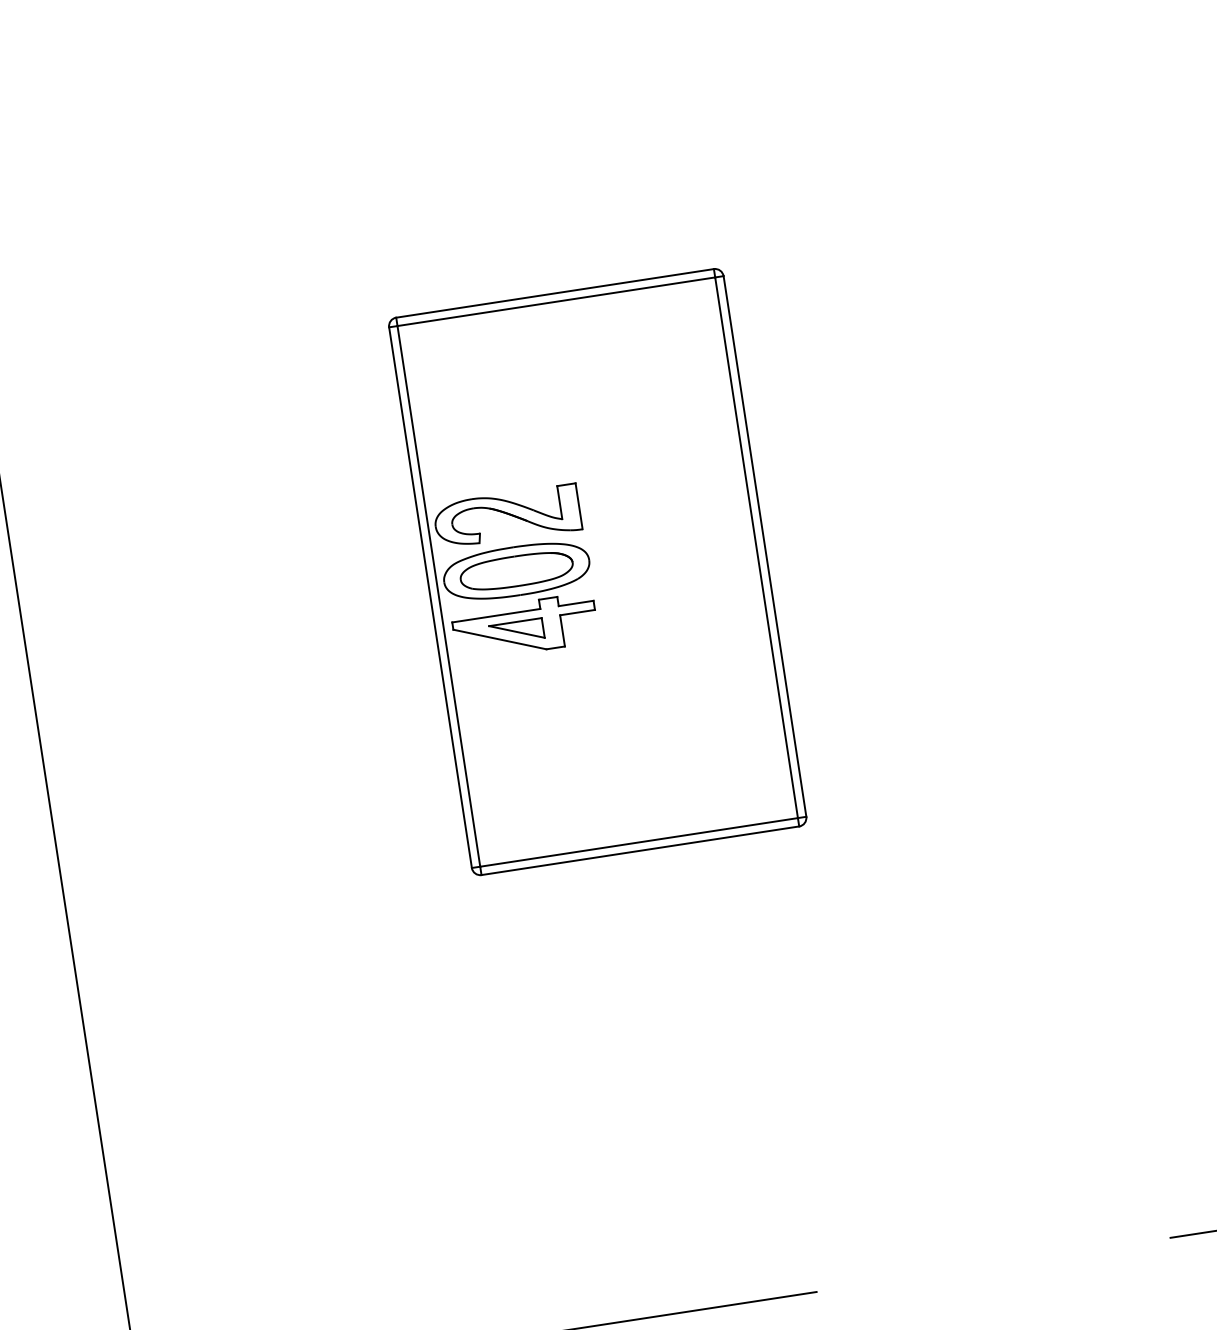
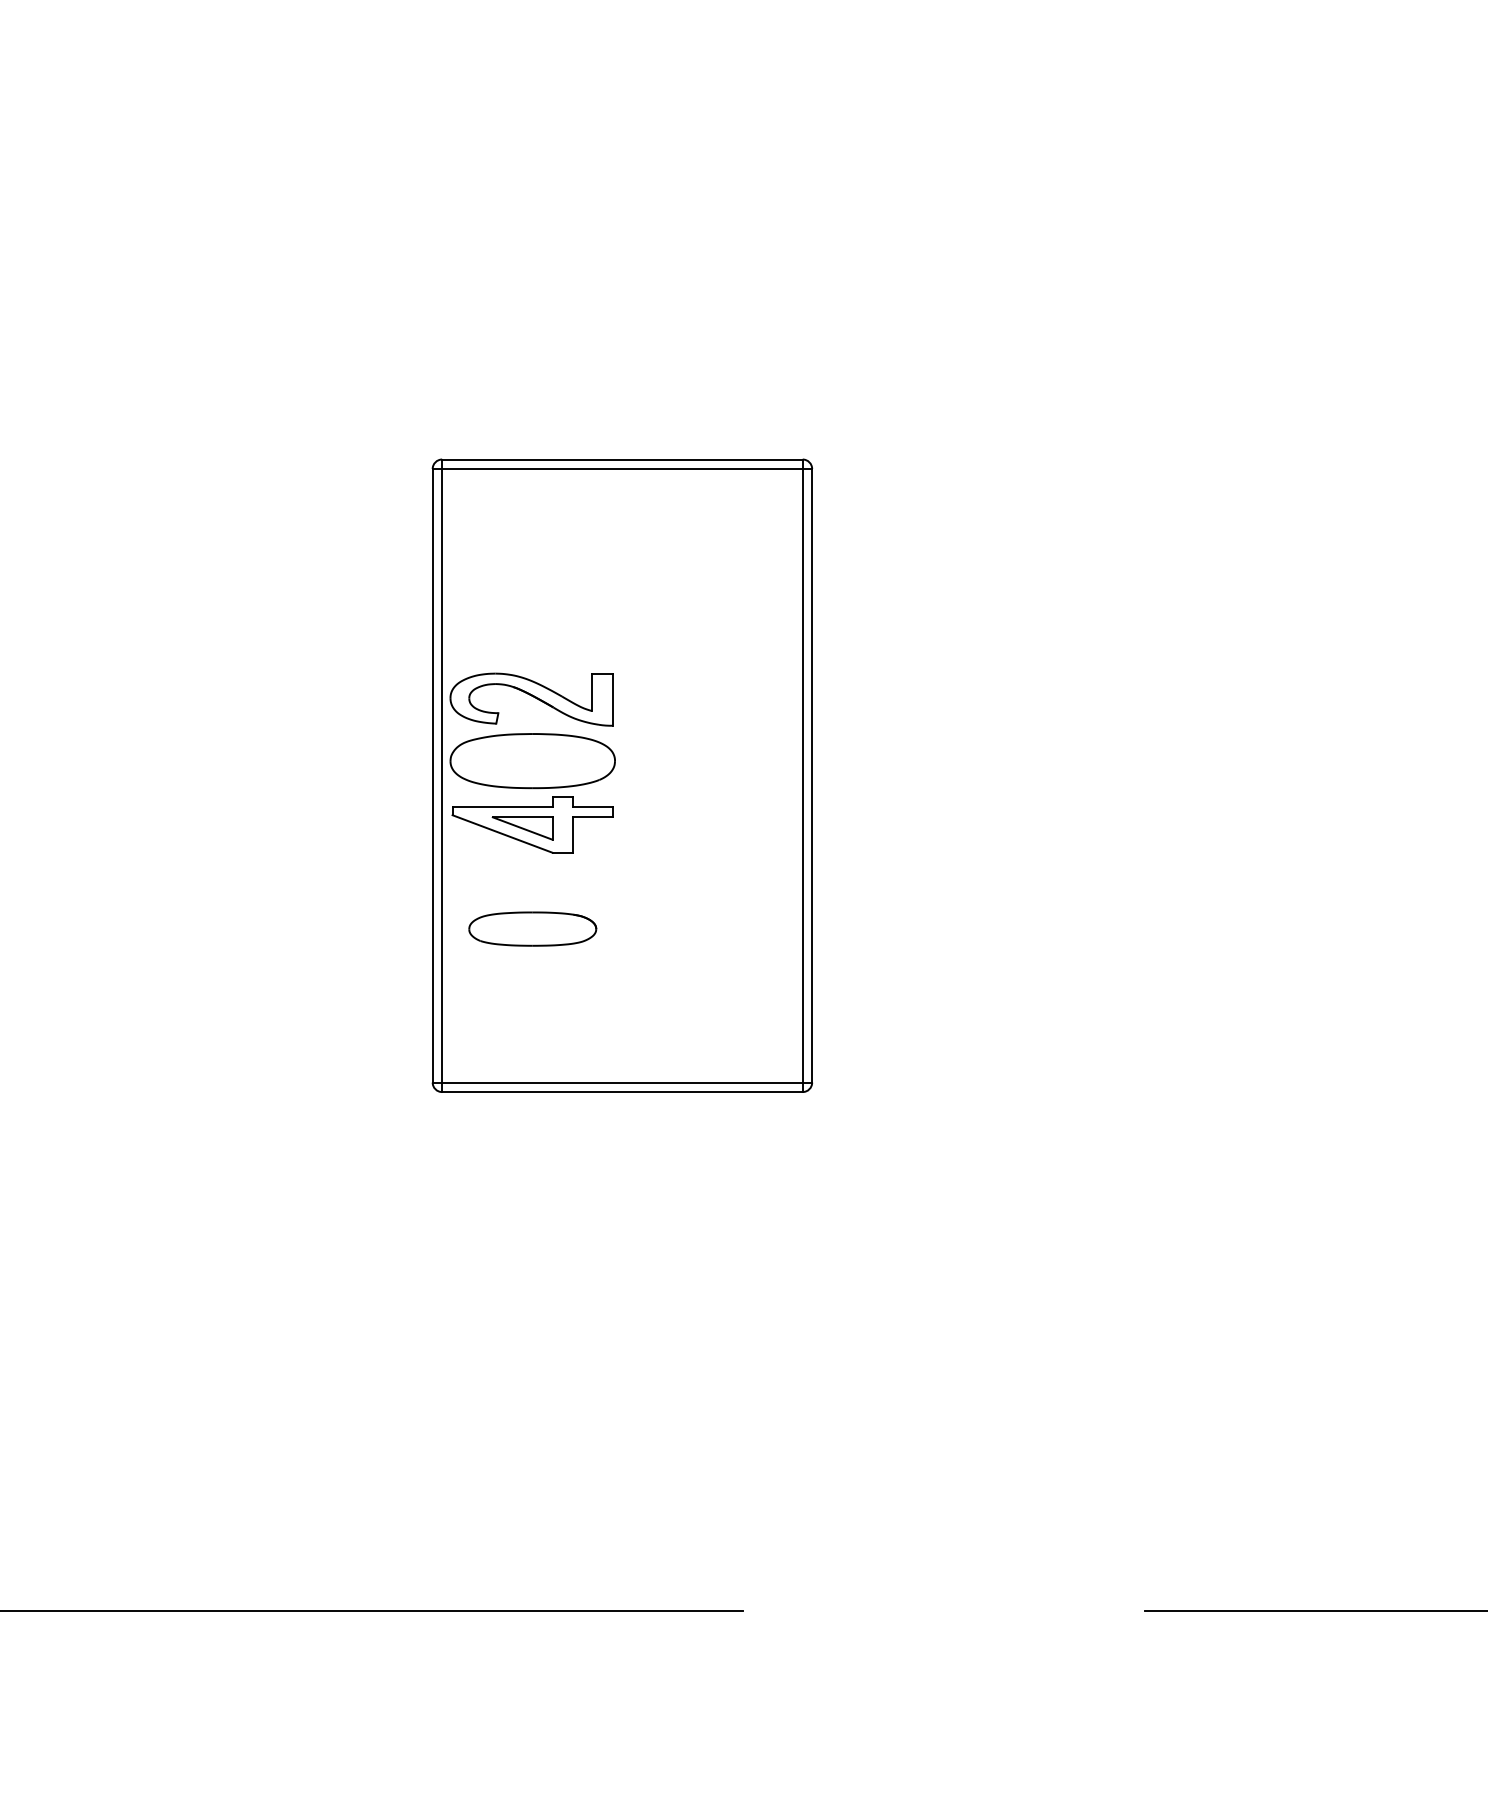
part: (516, 570) -> (532, 928), moved

